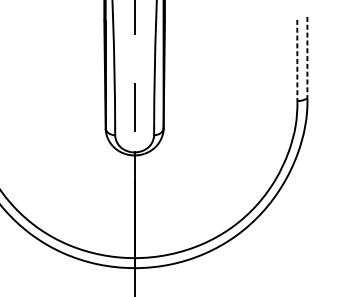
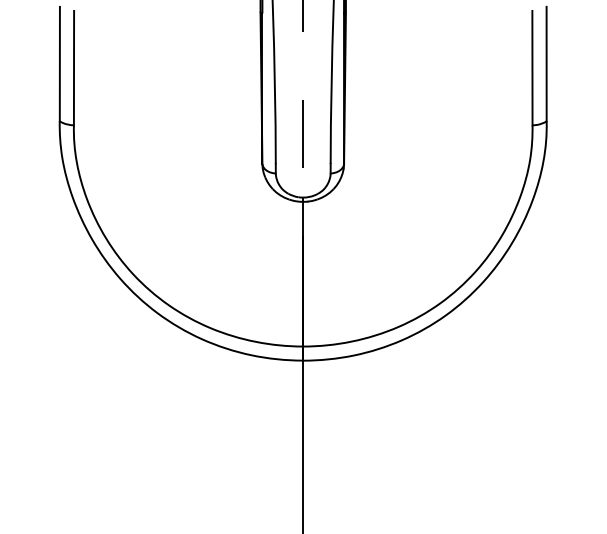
line: (307, 57) -> (546, 64), dashed -> solid
line: (297, 60) -> (532, 68), dashed -> solid

